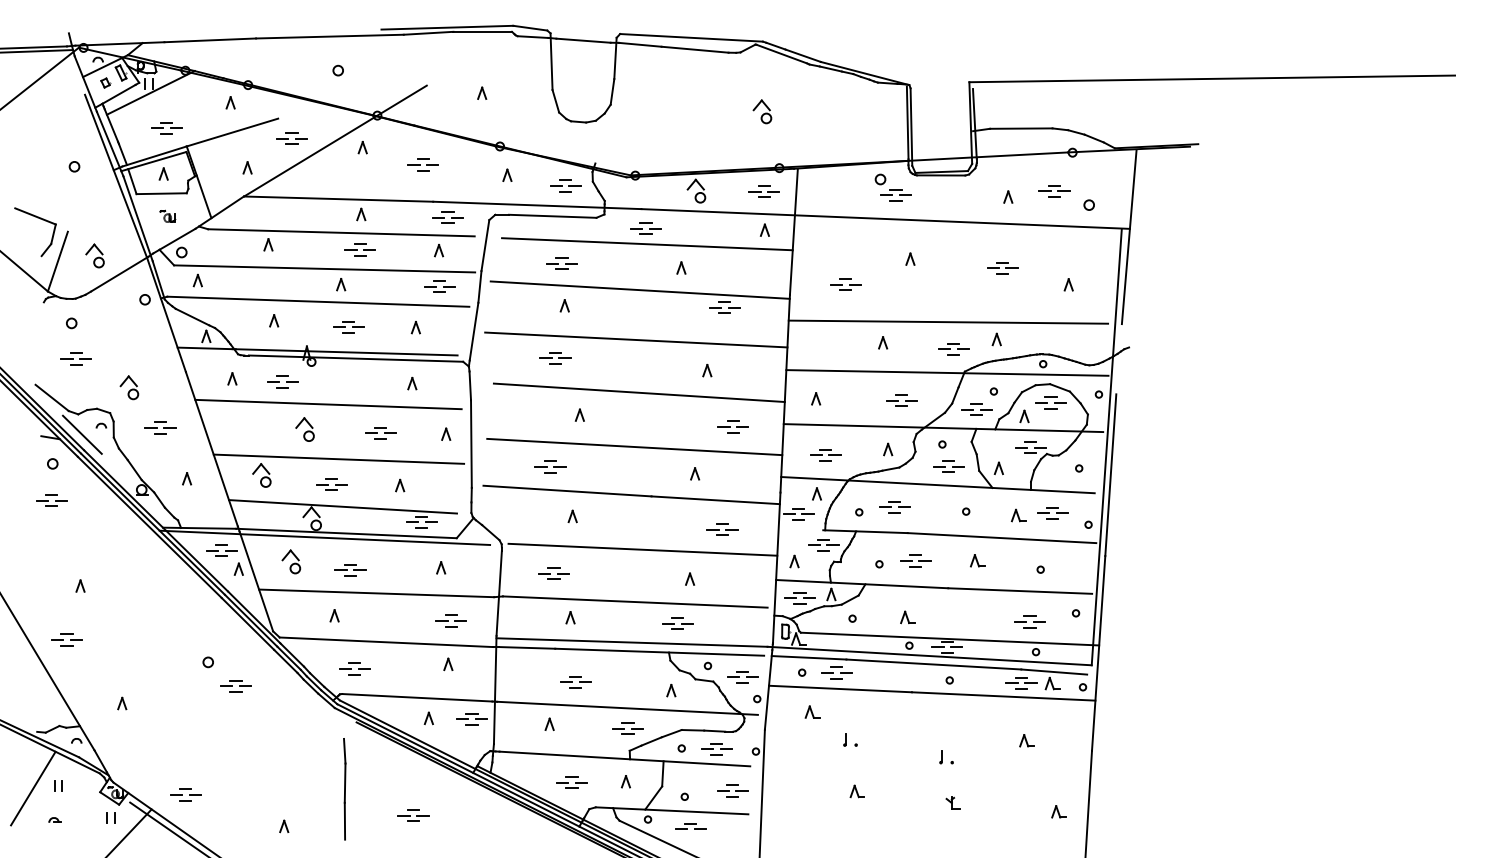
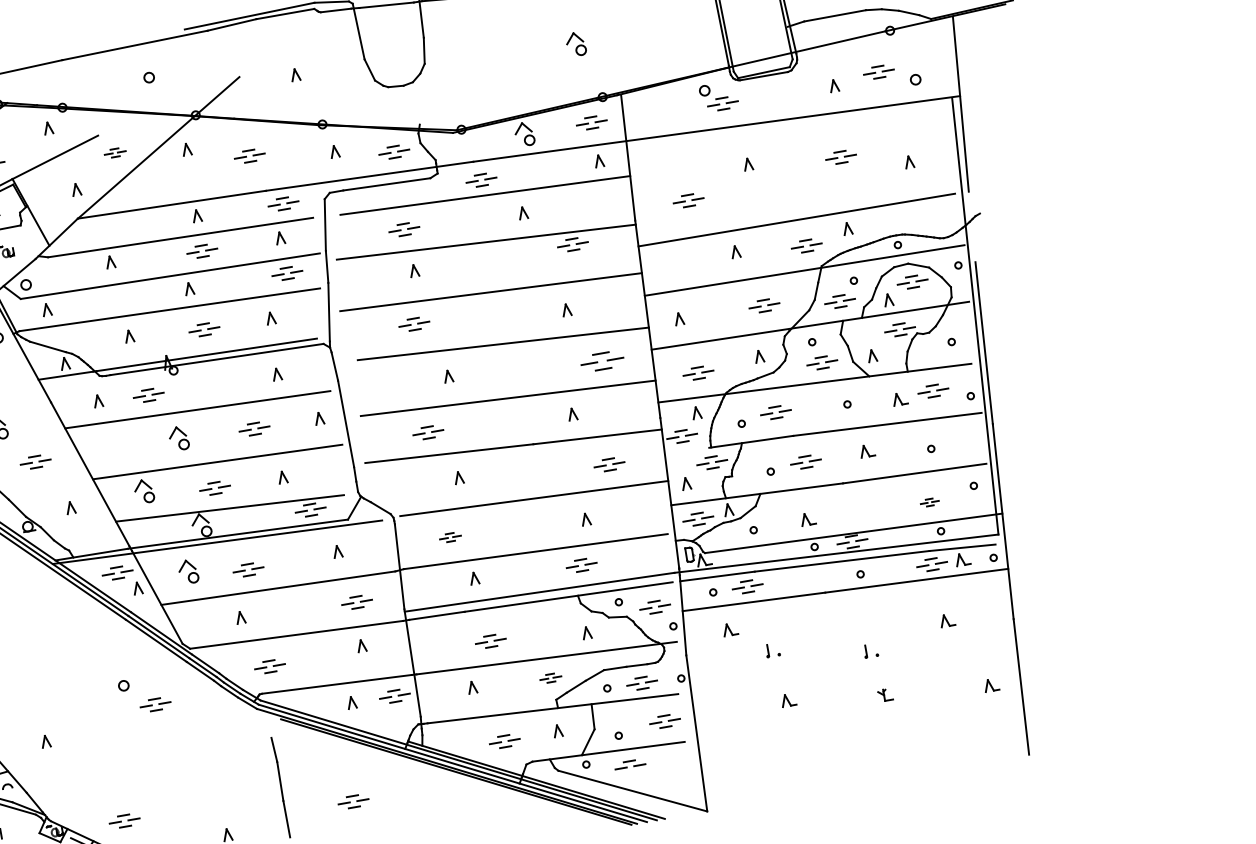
part: (291, 138) -> (114, 152), size x0.7
part: (732, 426) -> (601, 360), size x1.4
part: (553, 573) -> (449, 537), size x0.7
part: (1029, 621) -> (929, 502), size x0.6
part: (627, 728) -> (550, 678), size x0.7

